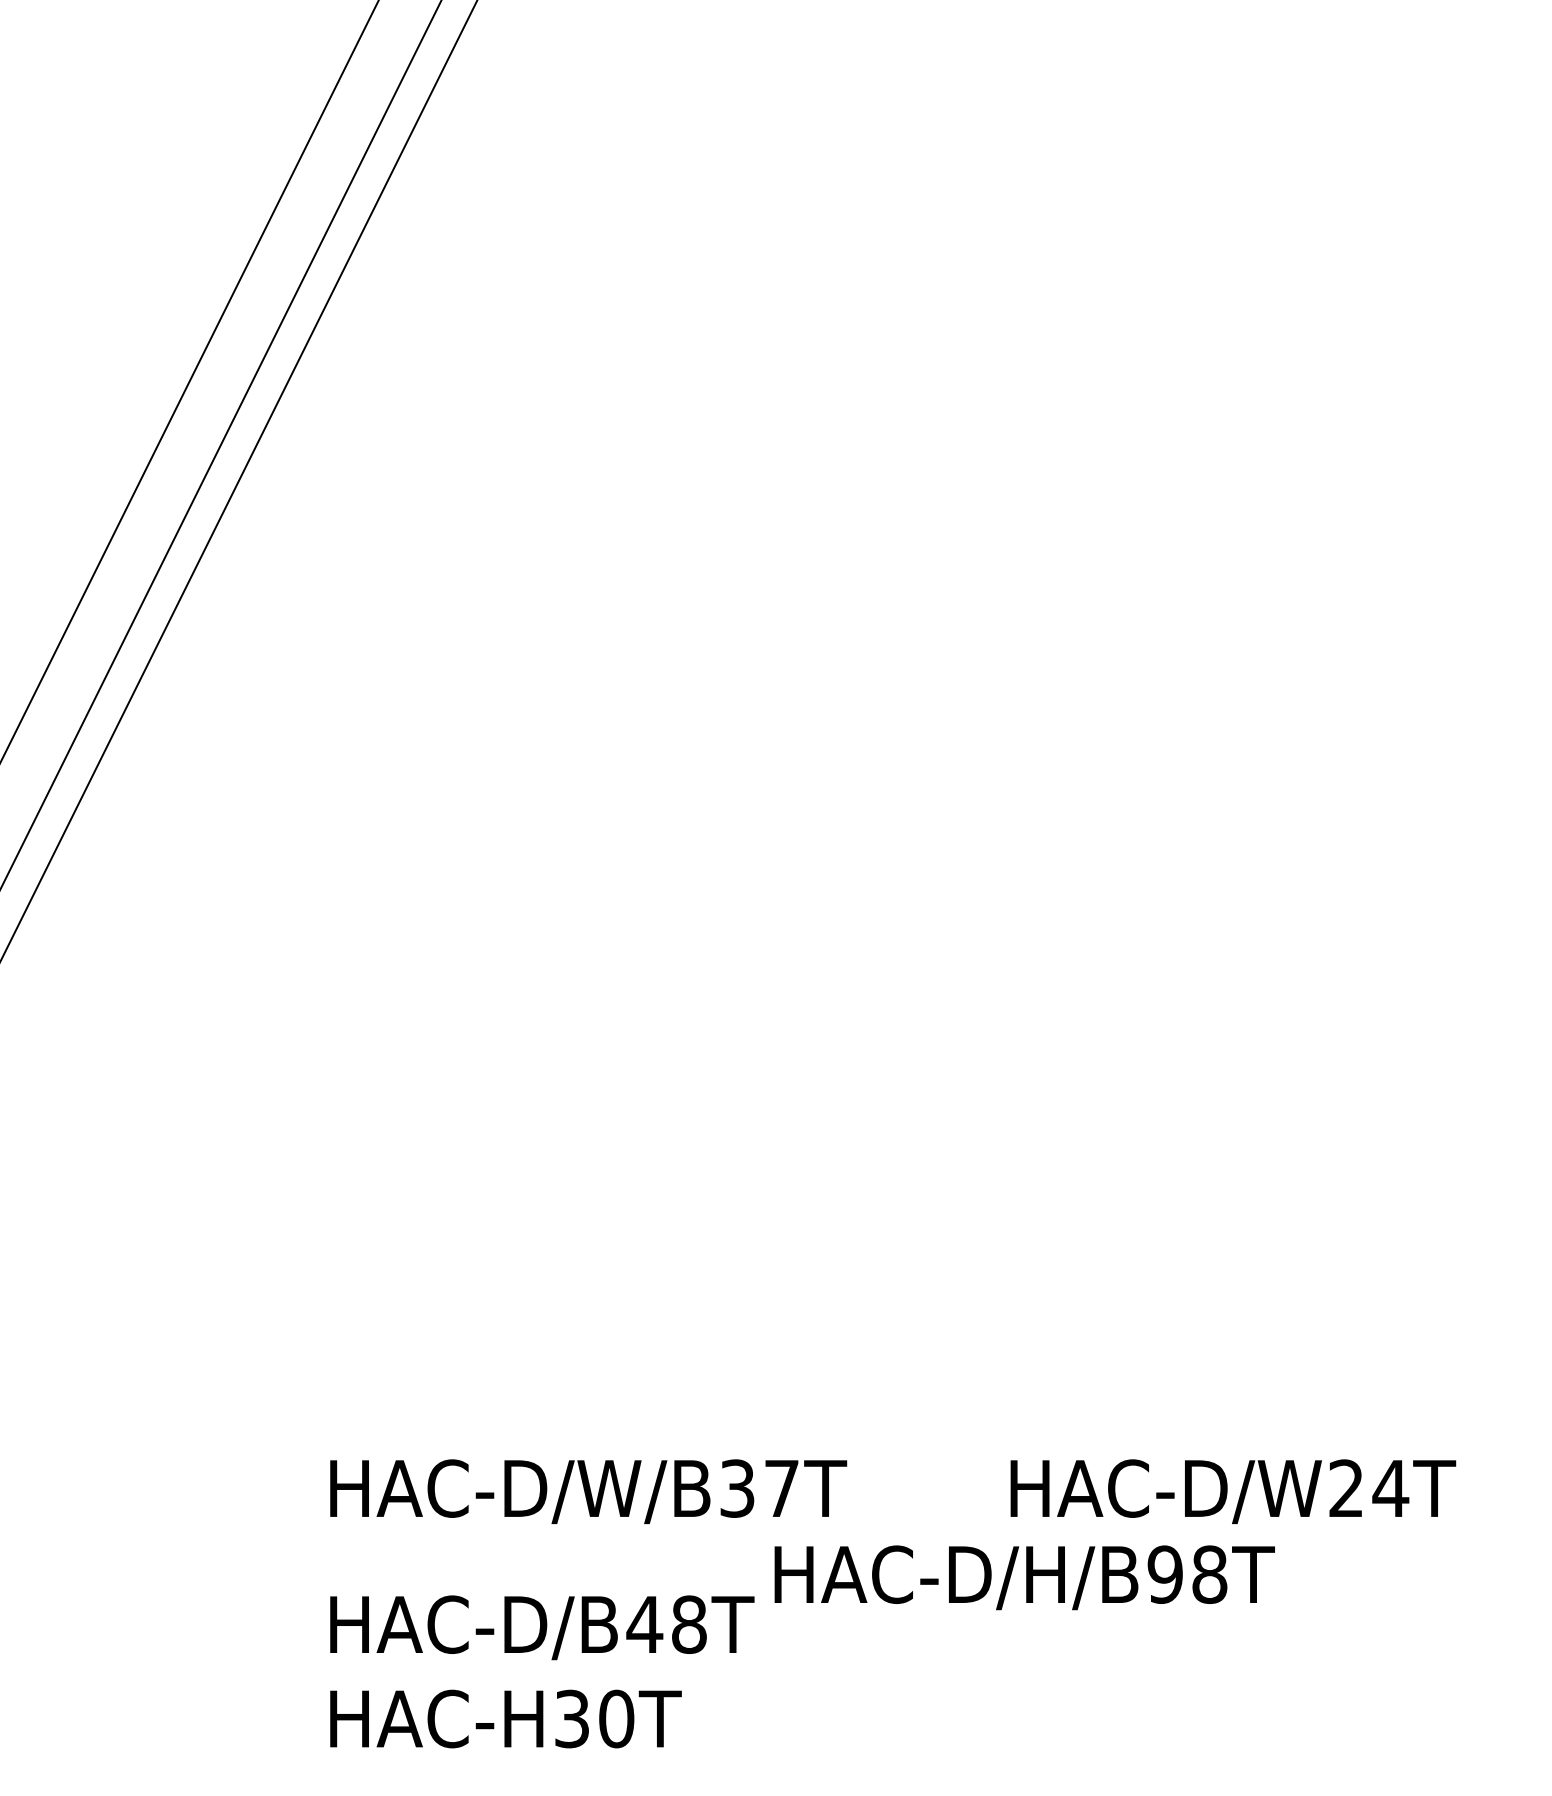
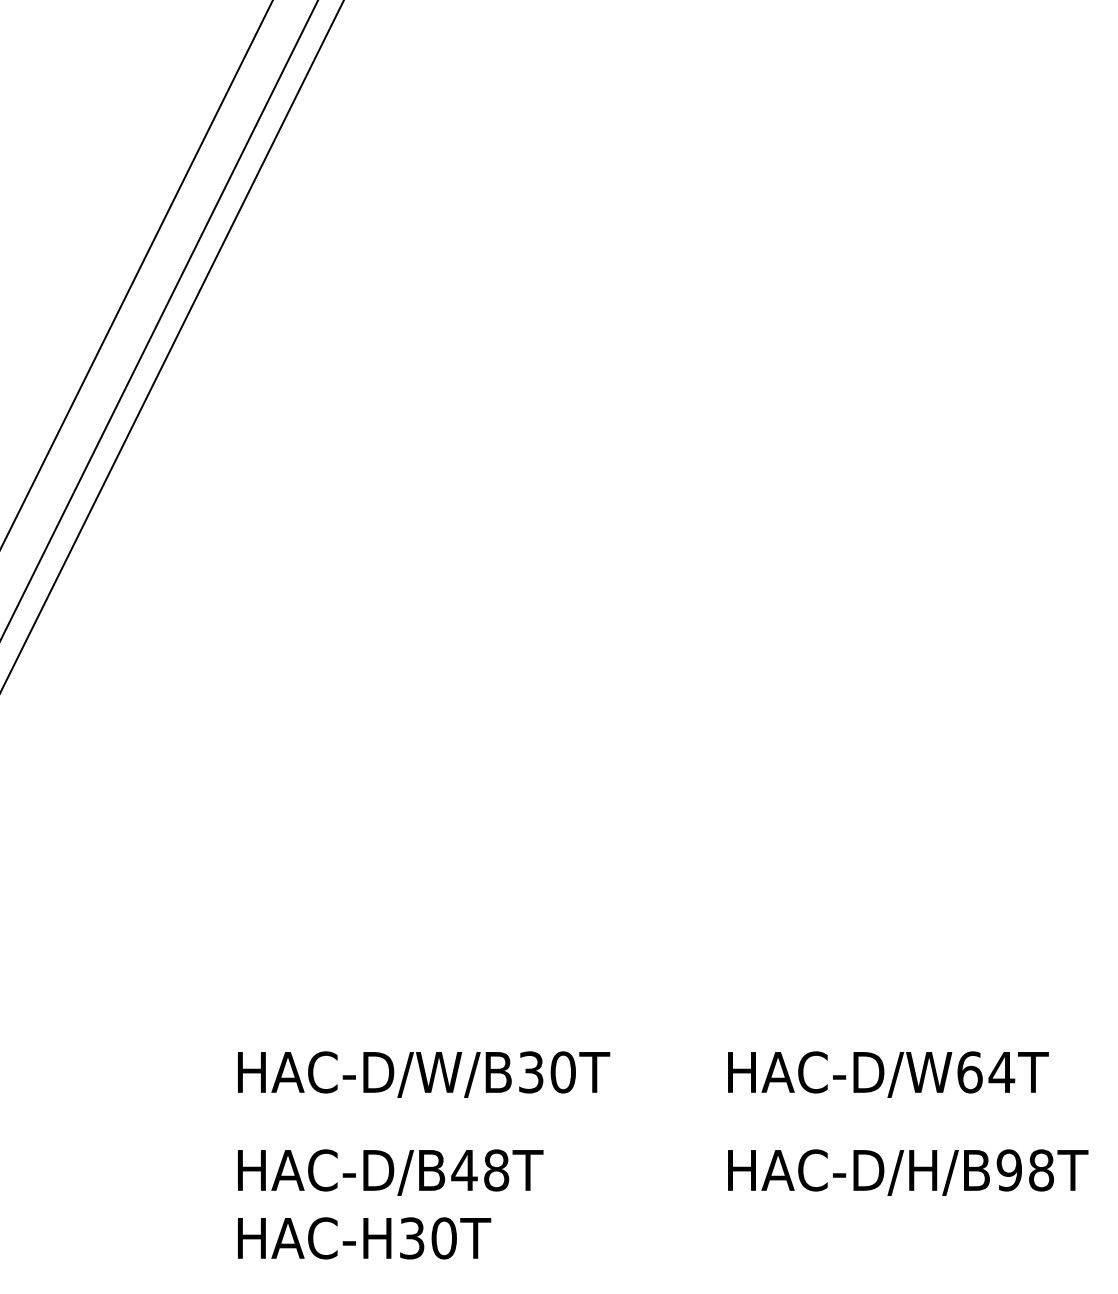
text: (781, 1488) -> (562, 1072), HAC-D/W/B37T -> HAC-D/W/B30T
text: (1346, 1488) -> (969, 1072), HAC-D/W24T -> HAC-D/W64T
text: (1024, 1577) -> (907, 1172), moved

